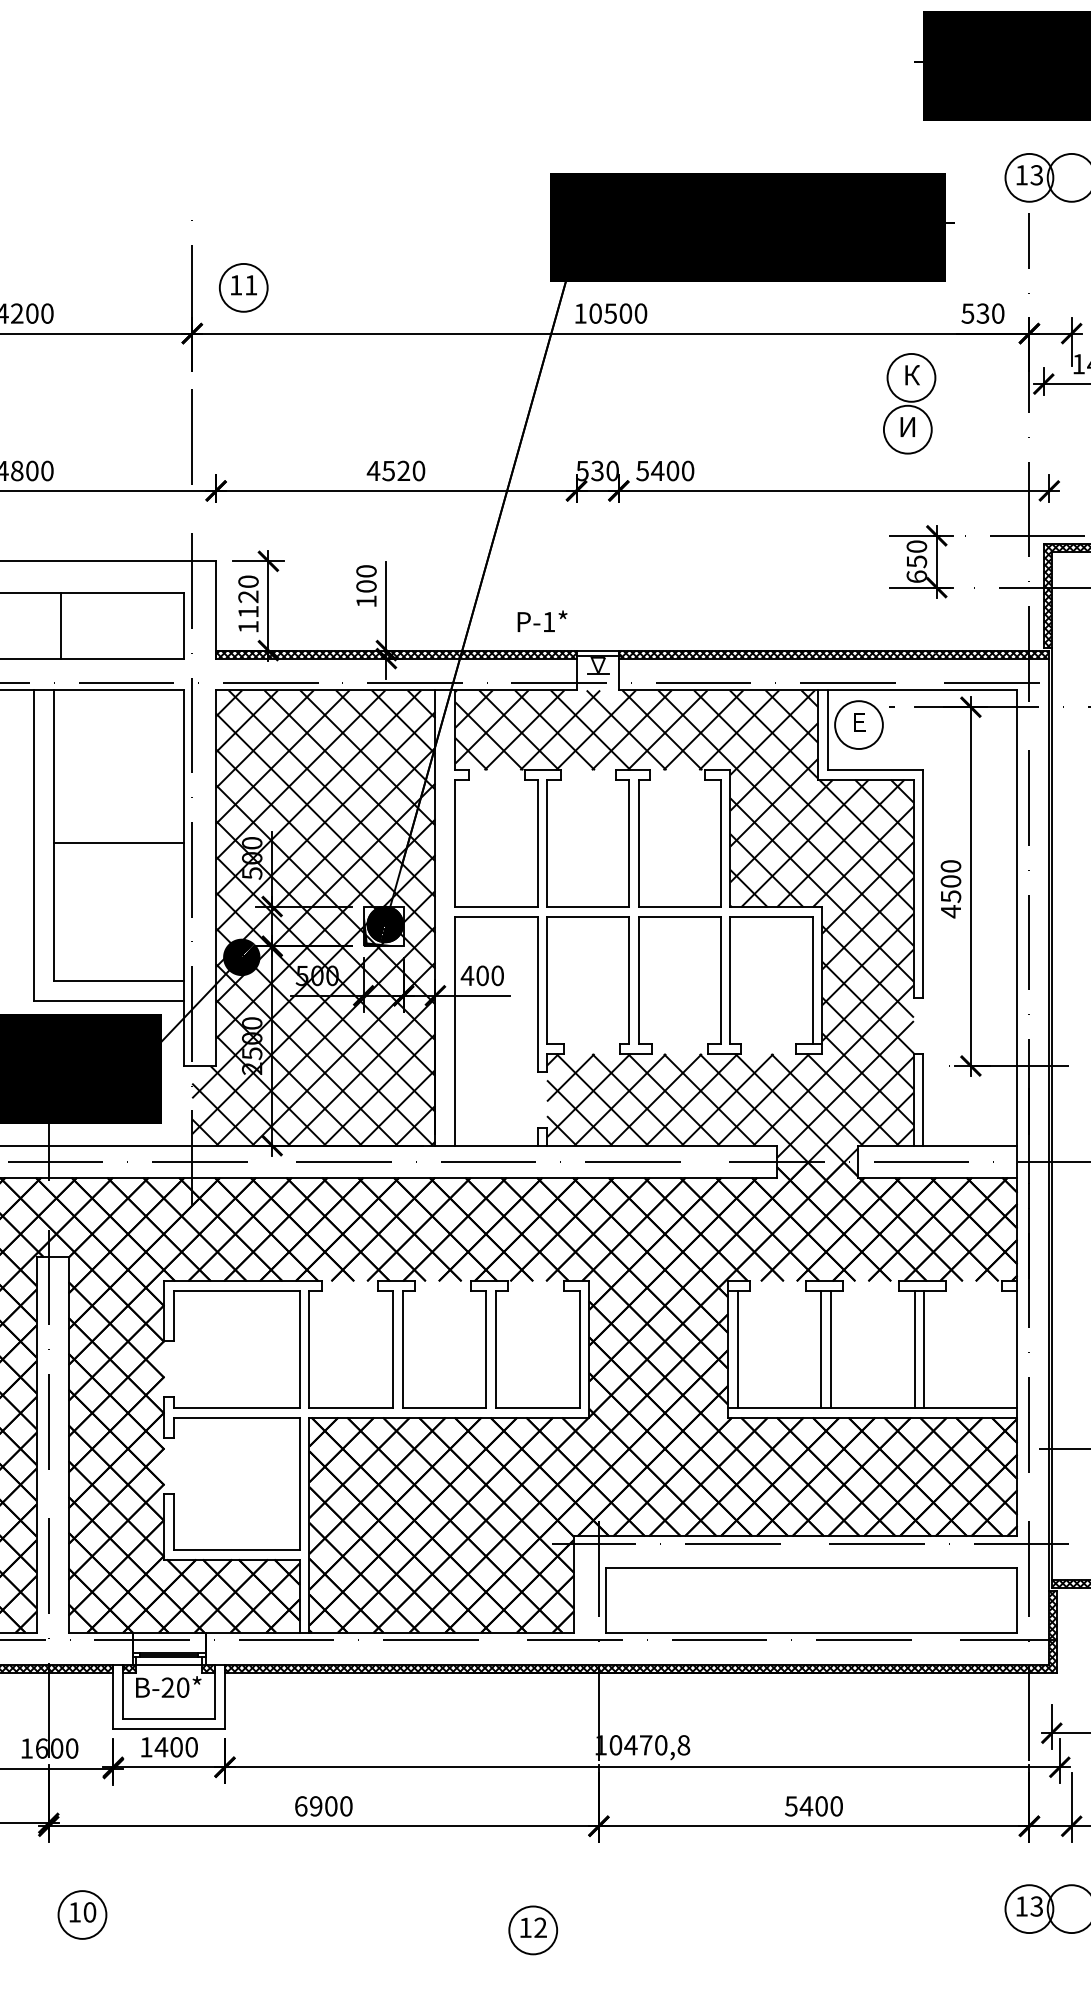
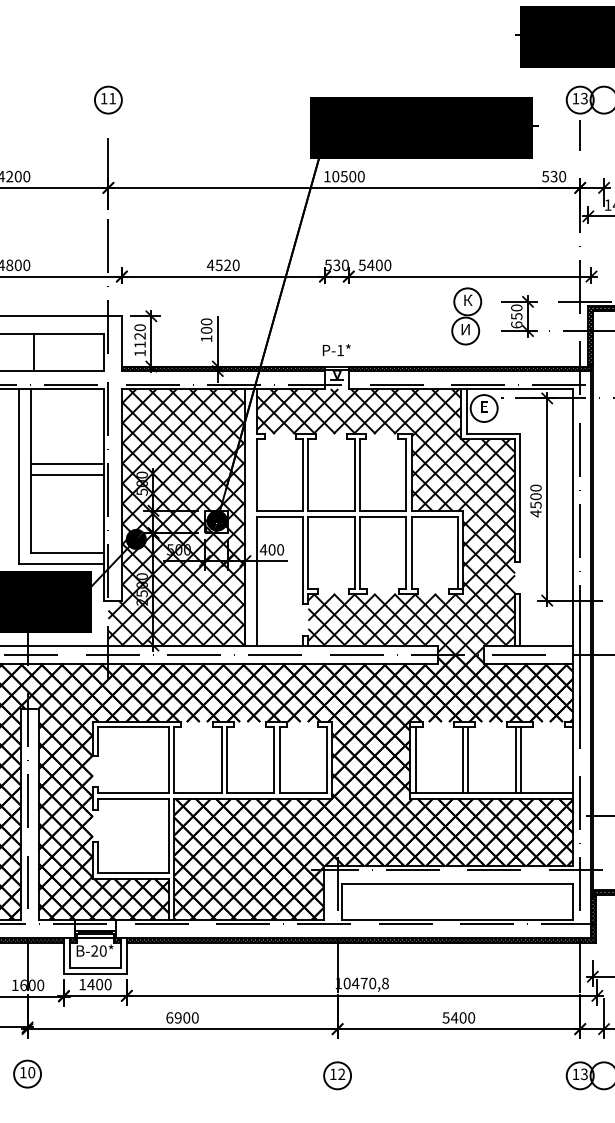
part: (243, 286) -> (108, 99), moved
part: (909, 403) -> (466, 316), moved
text: (541, 622) -> (336, 350), moved
line: (117, 822) -> (66, 463), added
part: (82, 1913) -> (27, 1073), moved
part: (533, 1929) -> (337, 1075), moved

